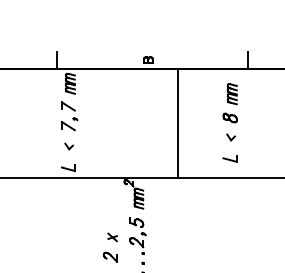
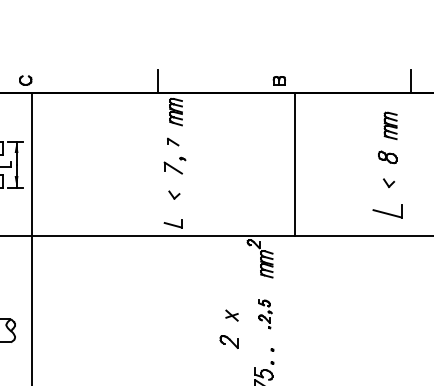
part: (67, 106) -> (172, 141), size x0.6
line: (178, 123) -> (295, 164), moved
part: (229, 158) -> (387, 211), size x1.6
part: (137, 235) -> (265, 313), size x0.6

